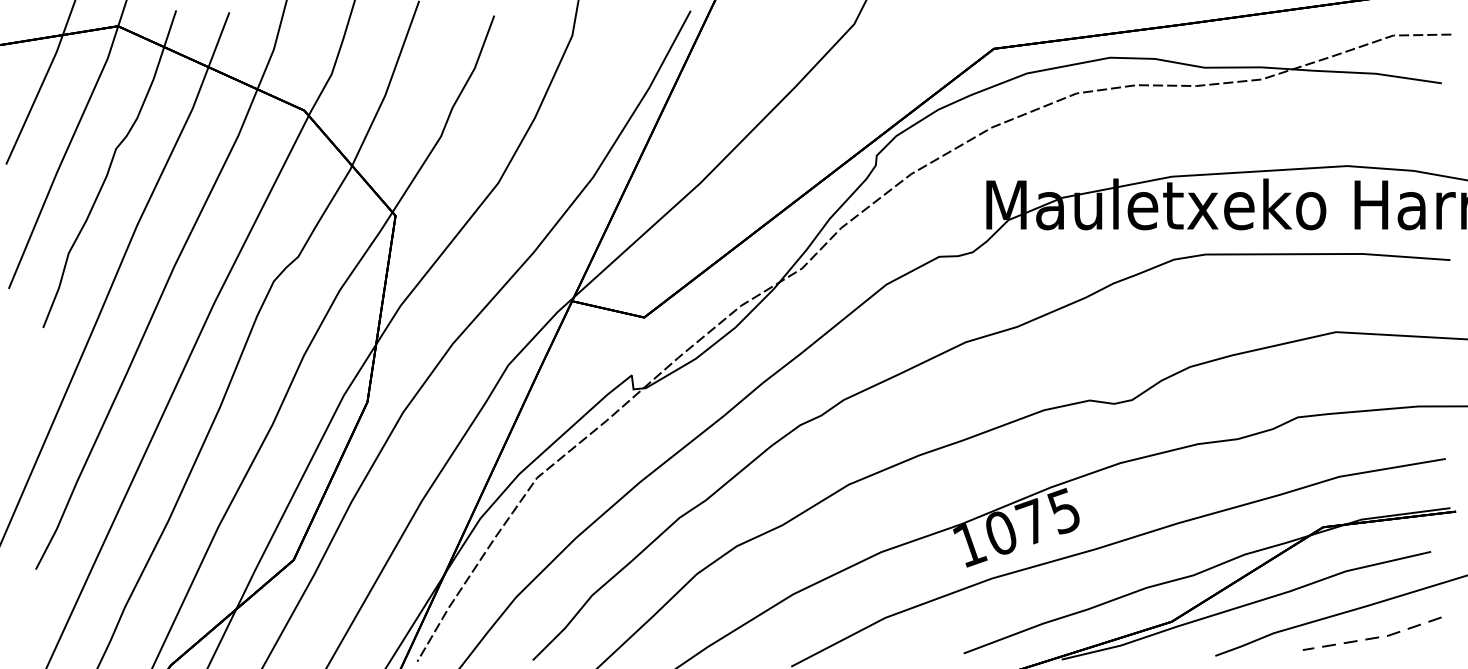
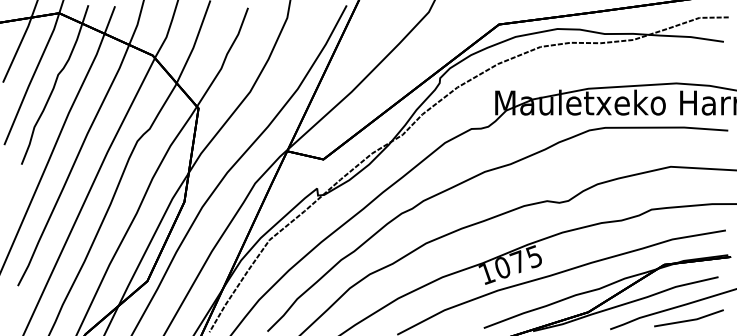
line: (1375, 638) -> (690, 320), dashed -> solid

